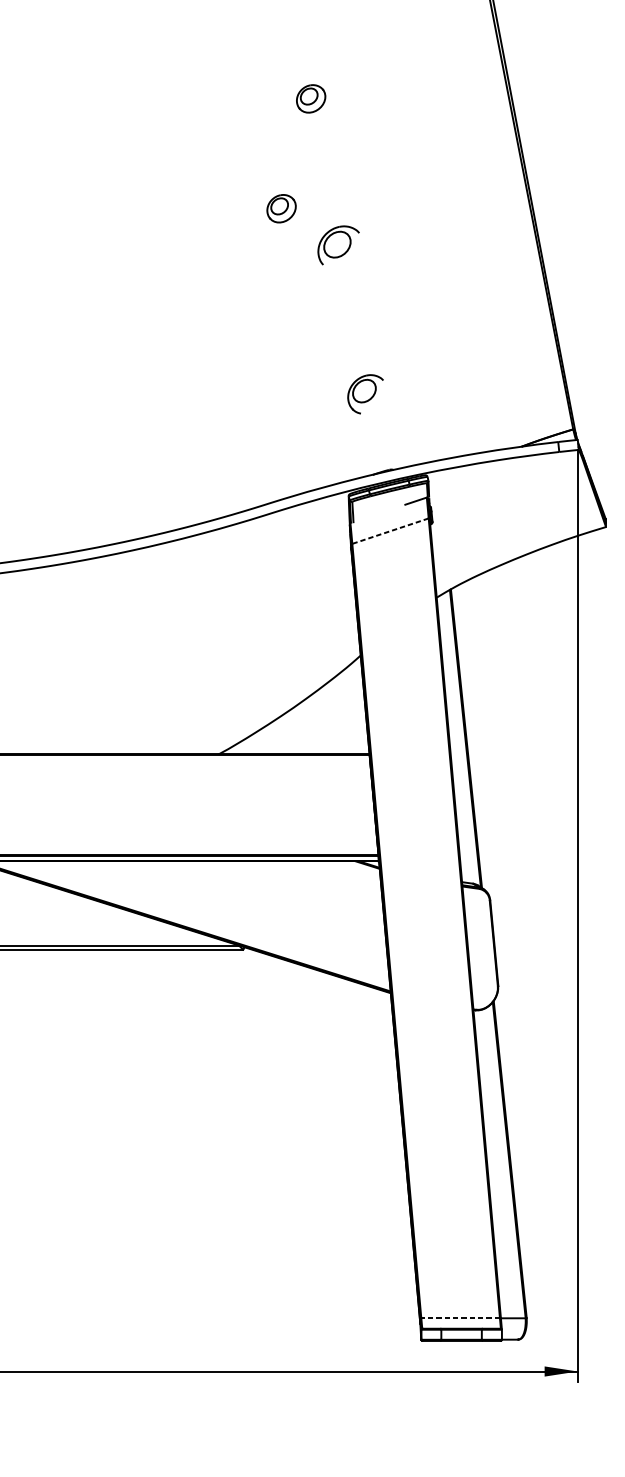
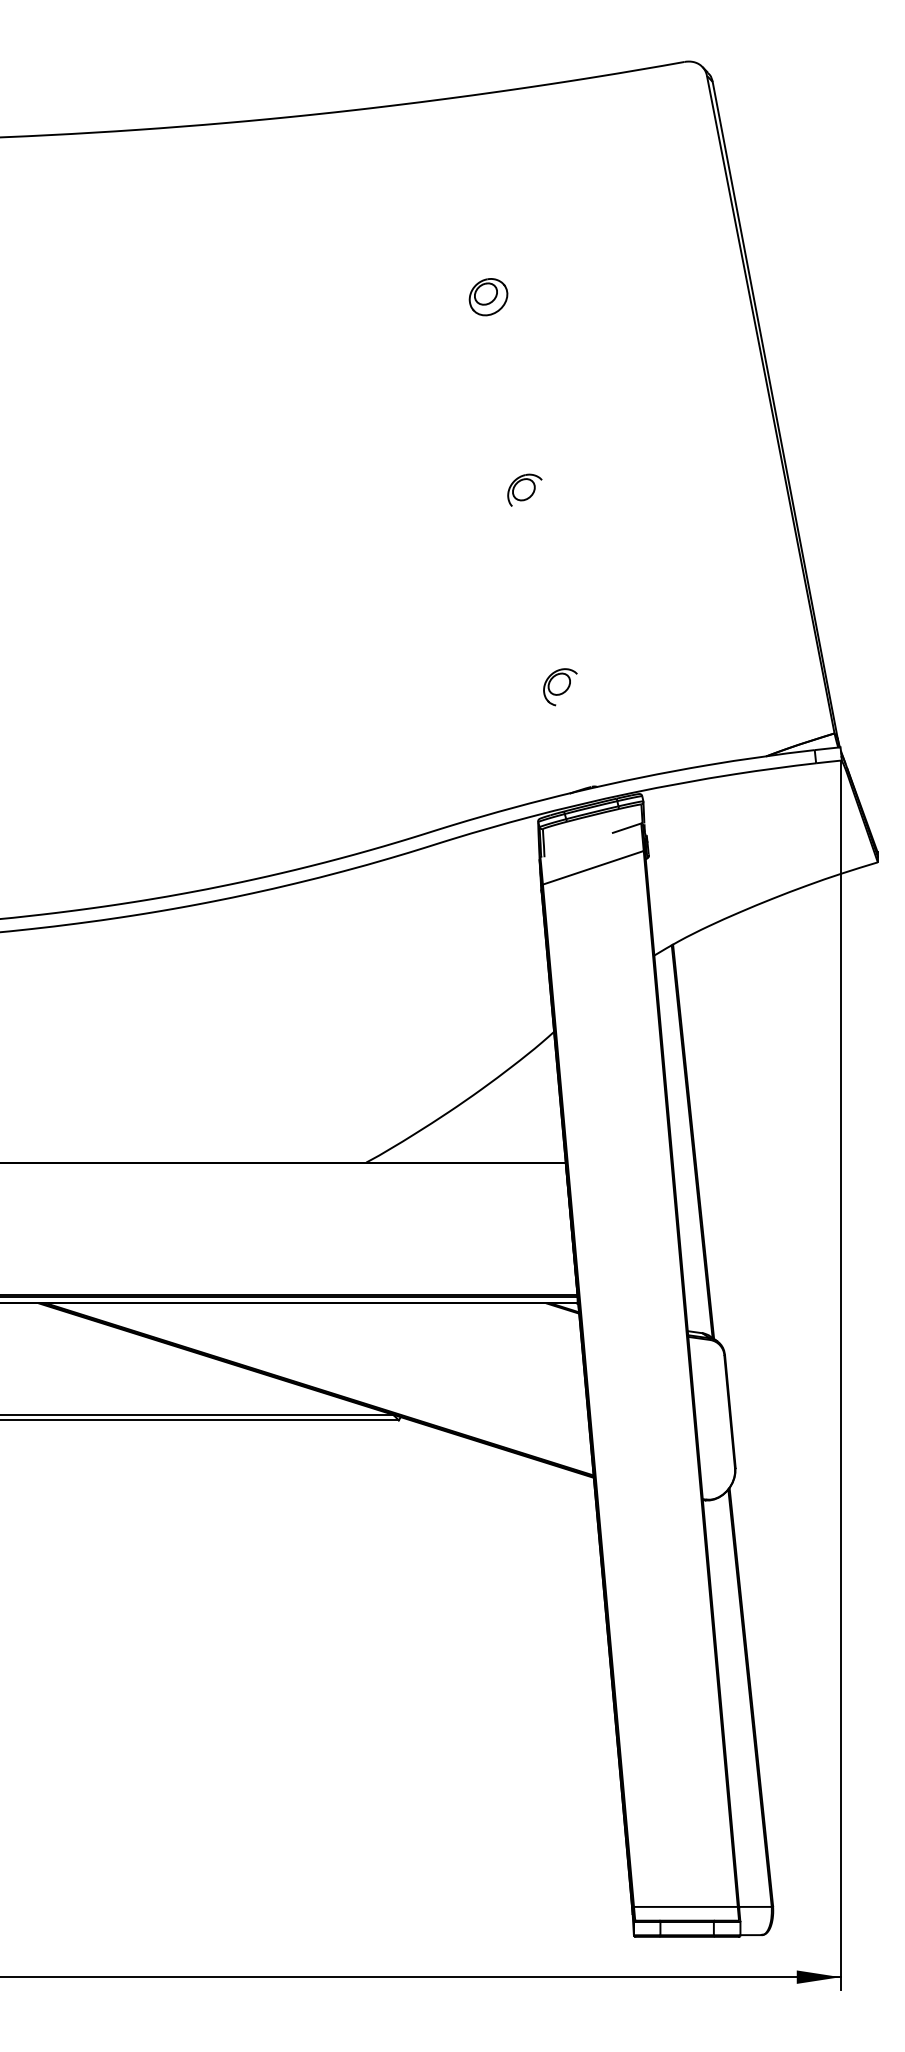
part: (281, 208) -> (449, 442), removed
part: (338, 244) -> (524, 489), size x0.62
part: (365, 394) -> (560, 687), size x0.71
line: (389, 530) -> (592, 867), dashed -> solid
line: (460, 1317) -> (685, 1906), dashed -> solid

